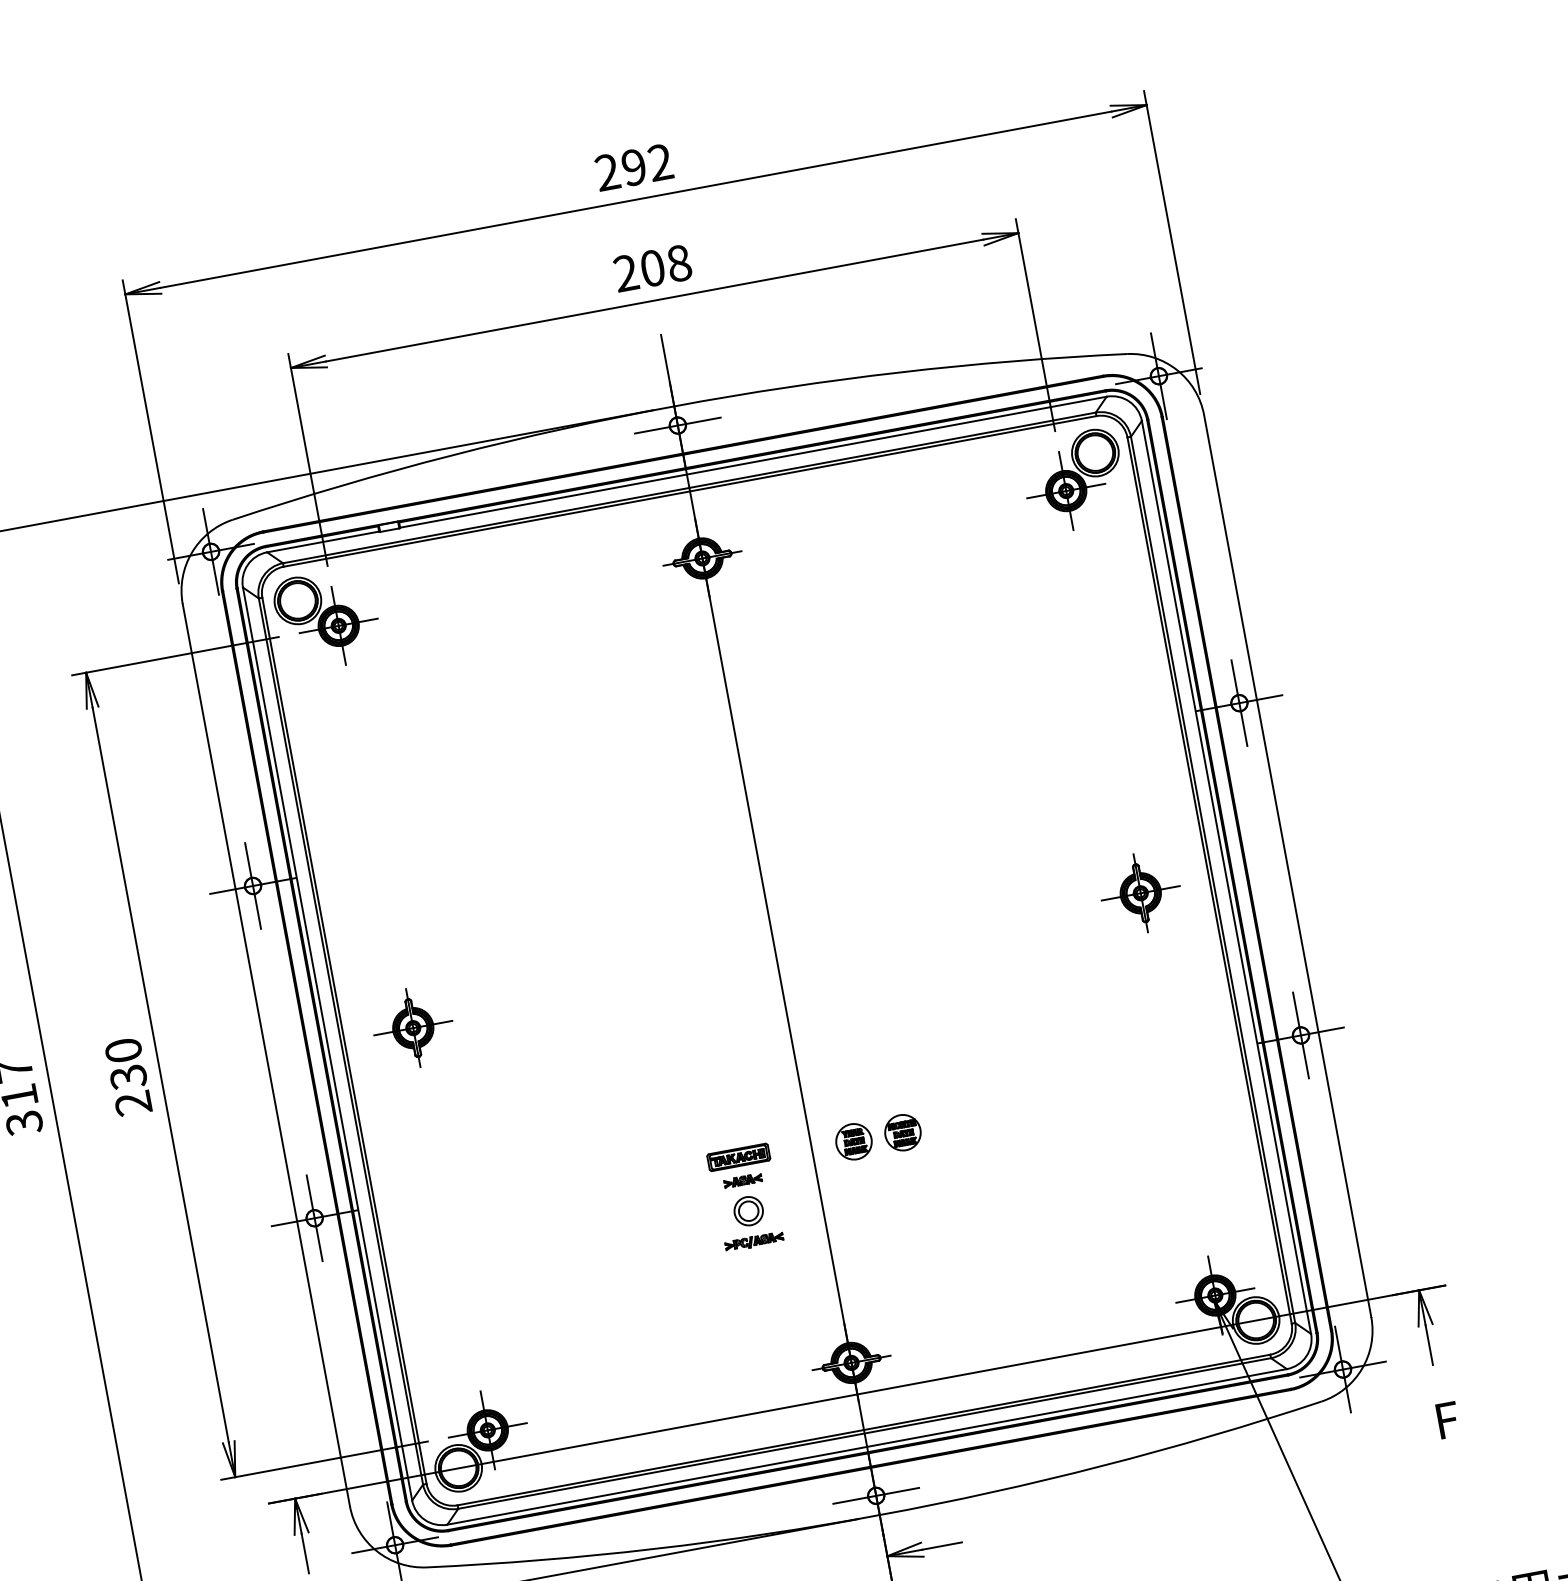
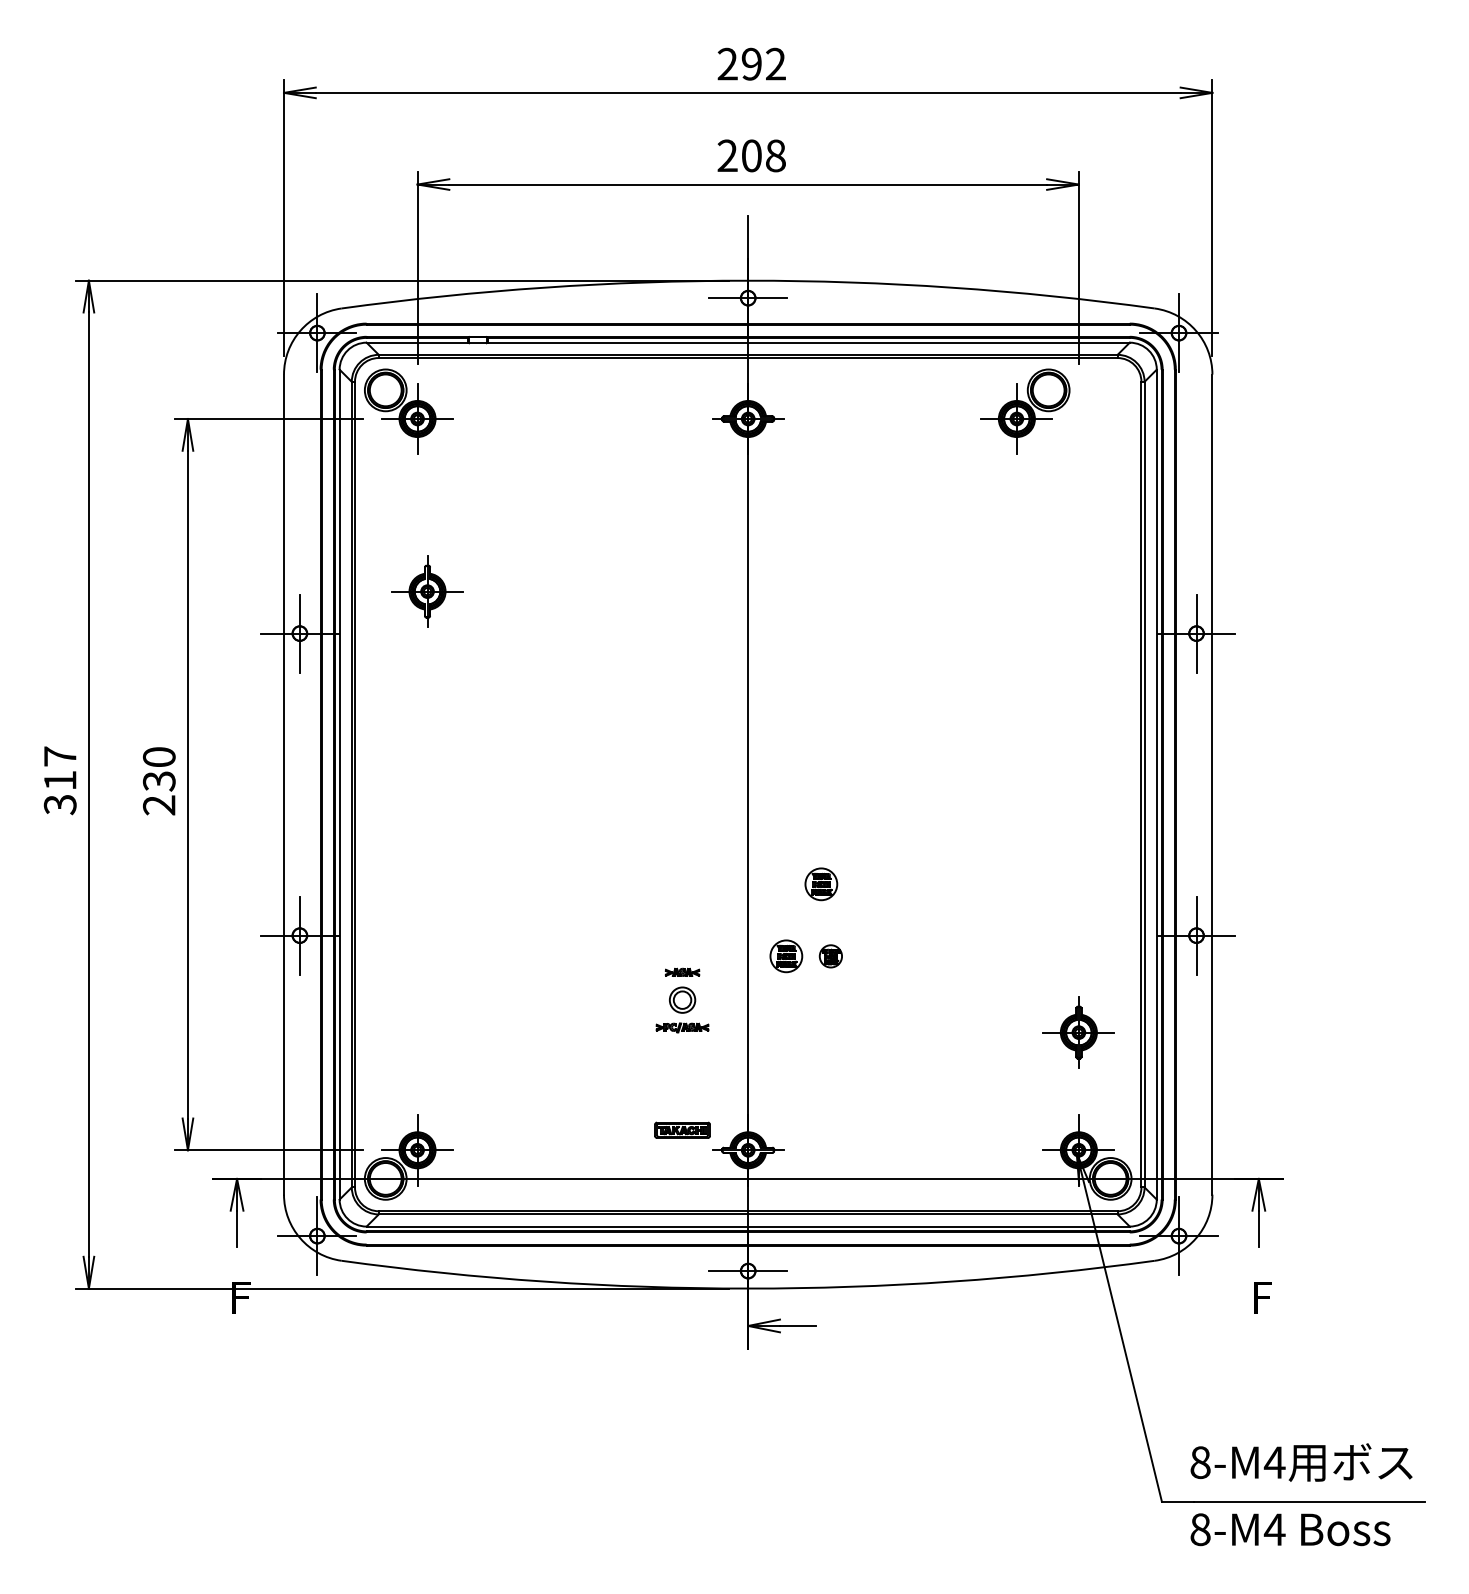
part: (1074, 481) -> (1025, 411), moved
part: (1140, 893) -> (1078, 1032), moved
part: (413, 1027) -> (427, 591), moved
part: (878, 1055) -> (821, 884), added
part: (902, 1132) -> (830, 956), size x0.7
part: (738, 1156) -> (682, 1129), moved

